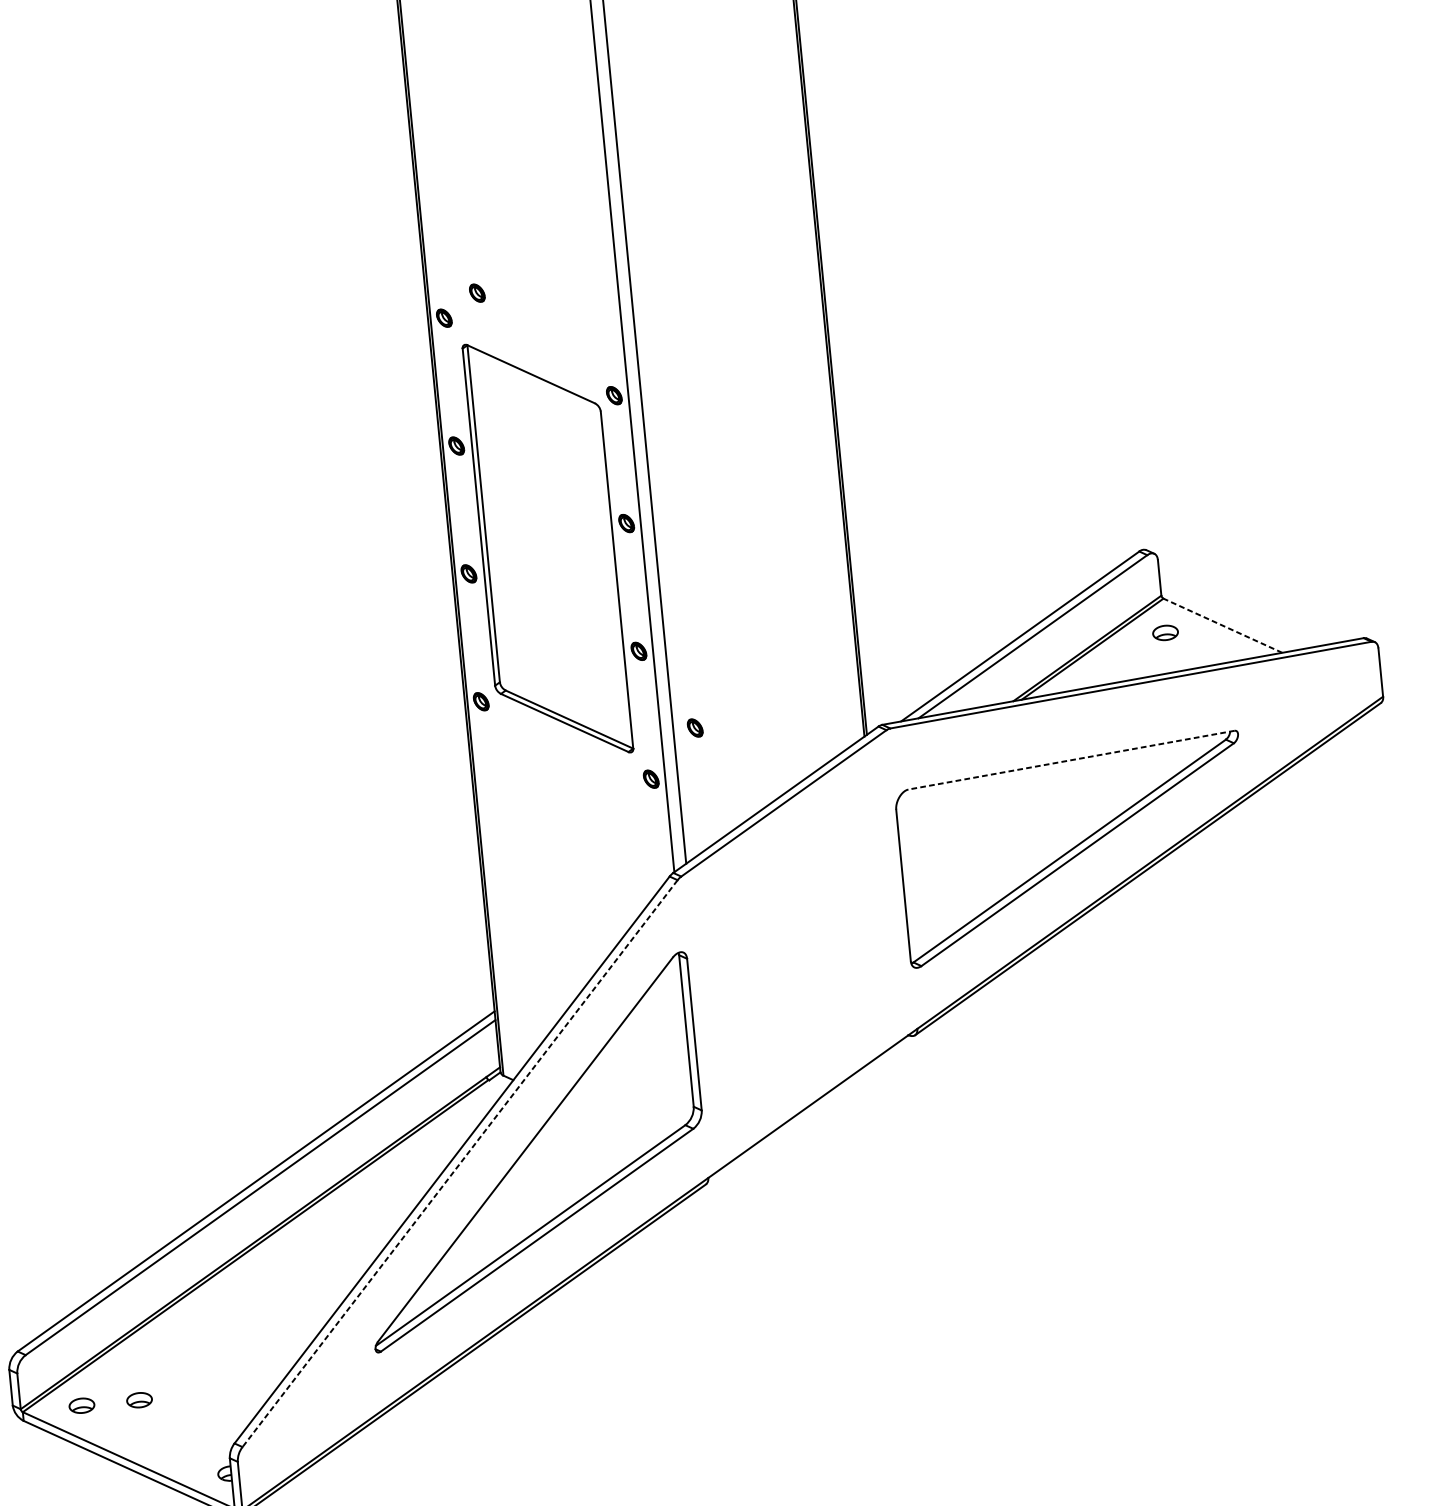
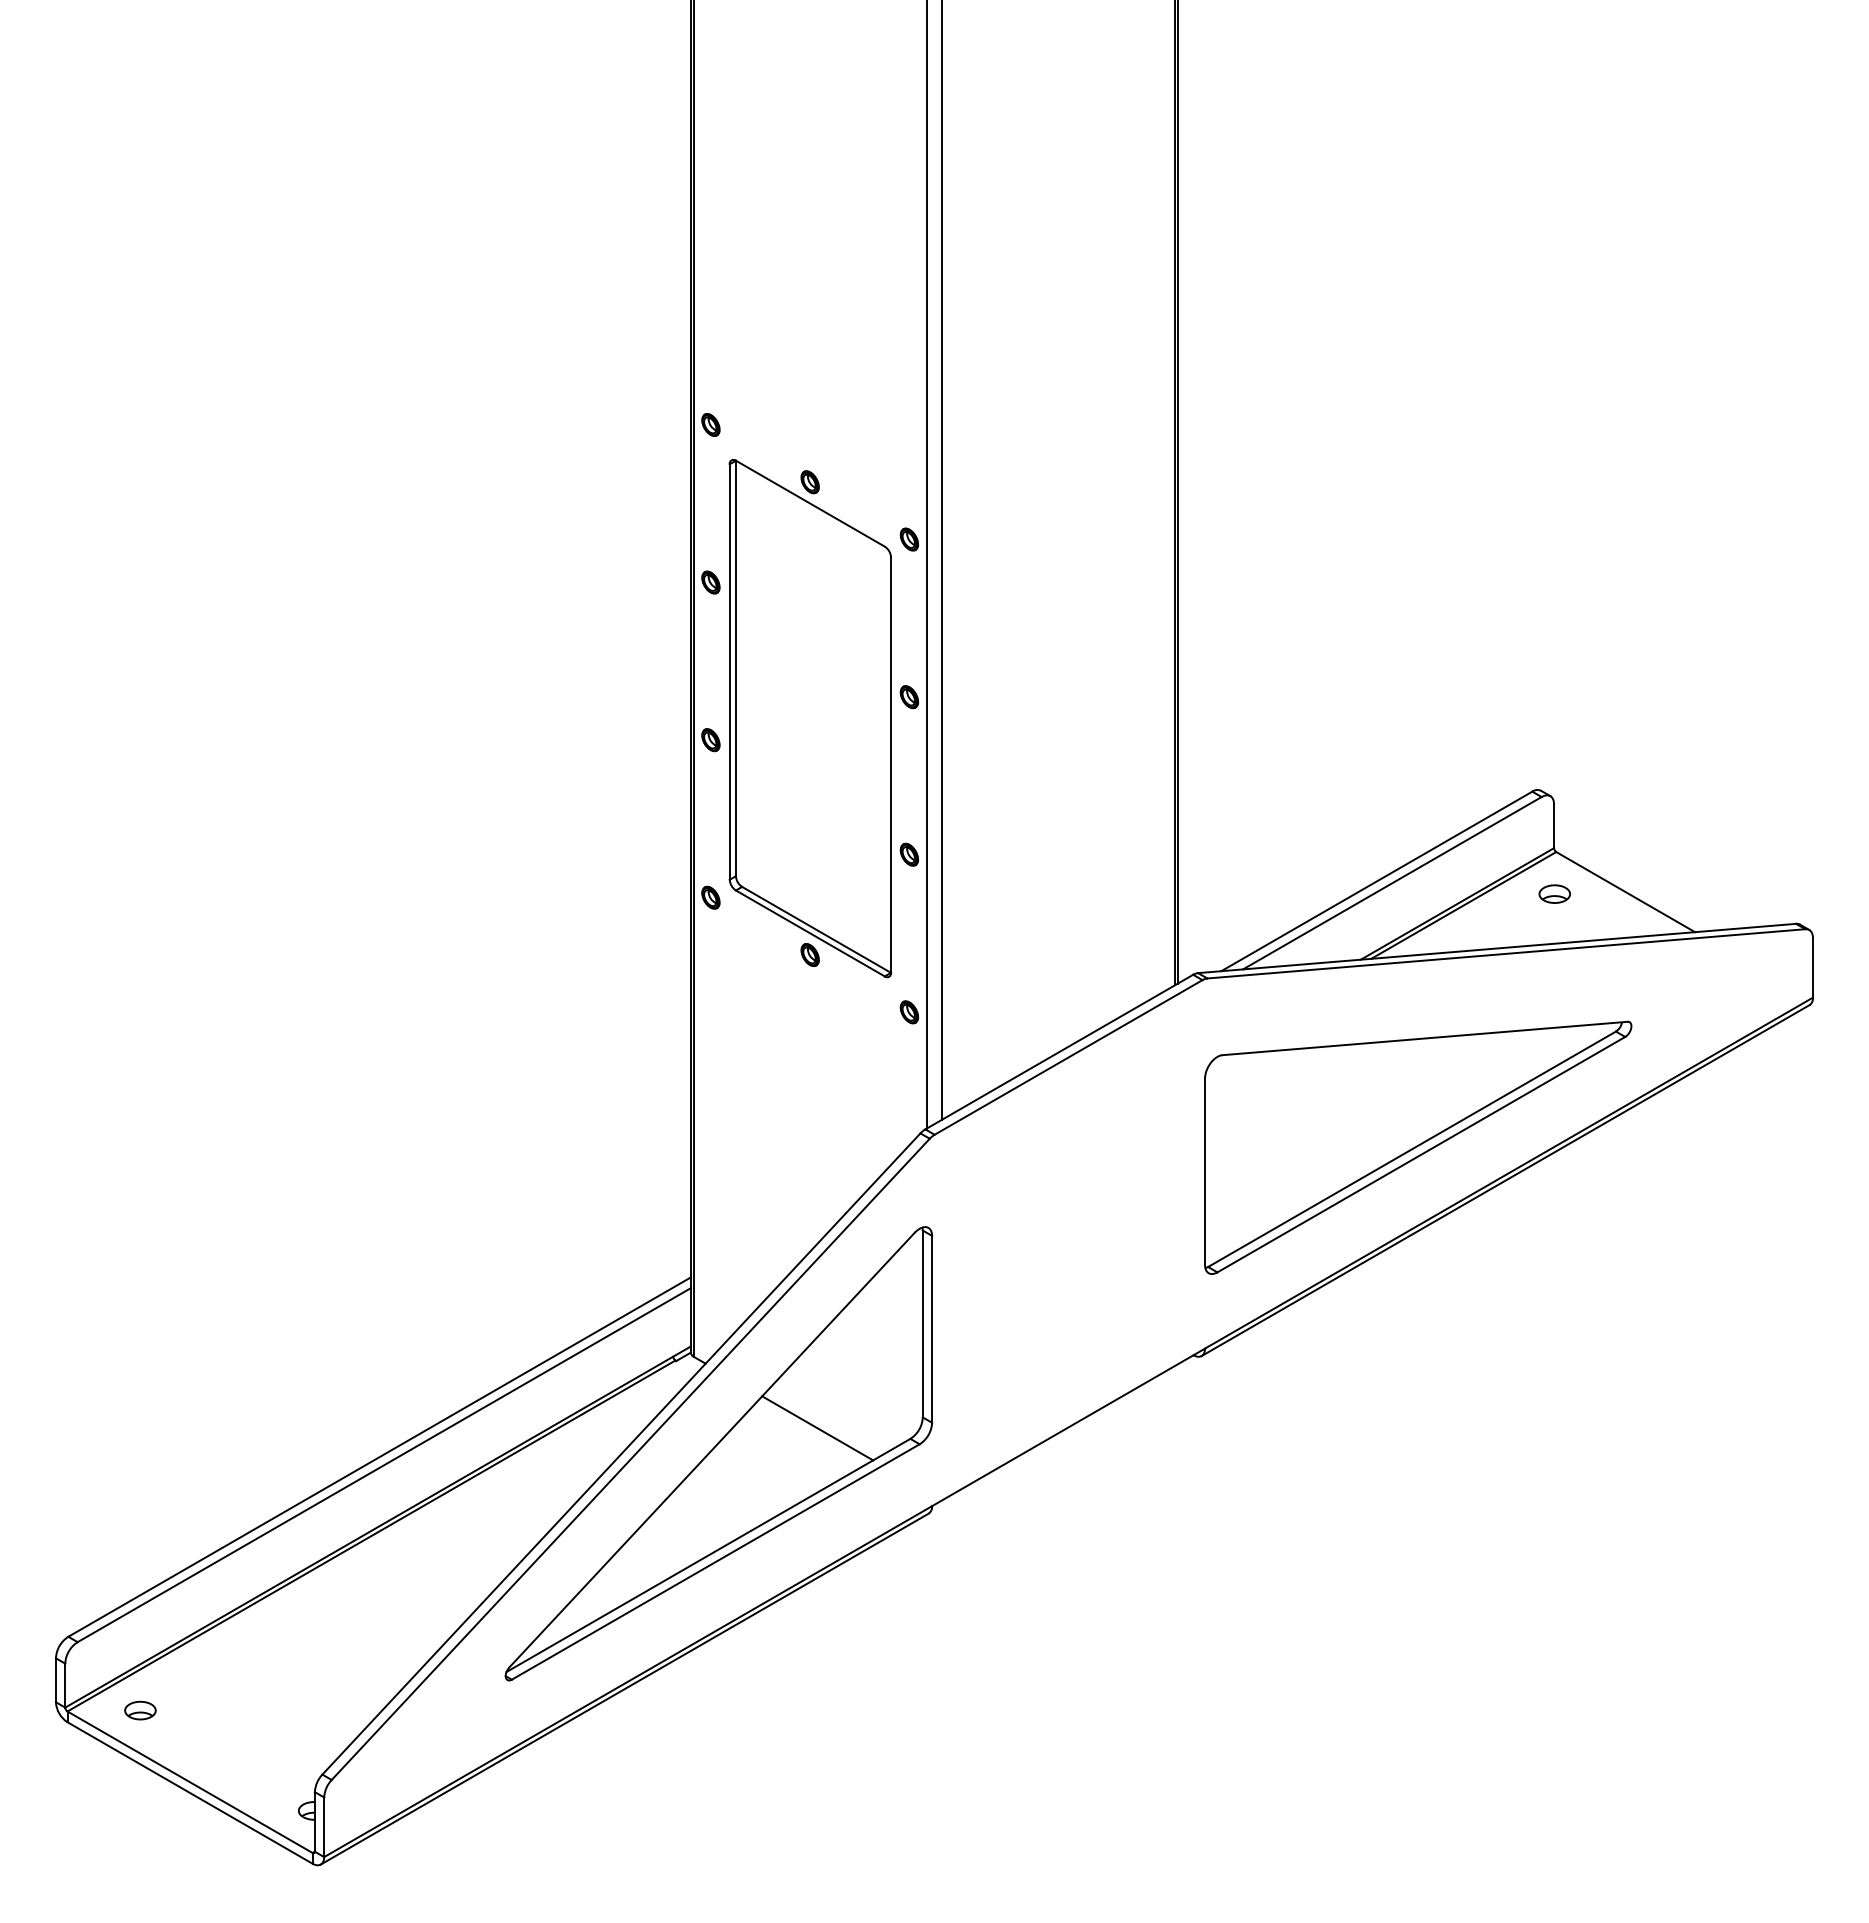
part: (476, 293) -> (809, 482), moved
line: (1222, 625) -> (1625, 891), dashed -> solid
part: (694, 727) -> (809, 954), moved
line: (1071, 760) -> (1424, 1038), dashed -> solid
line: (609, 1124) -> (817, 1428), added
line: (459, 1163) -> (630, 1459), dashed -> solid
part: (139, 1400) -> (211, 1710), removed

